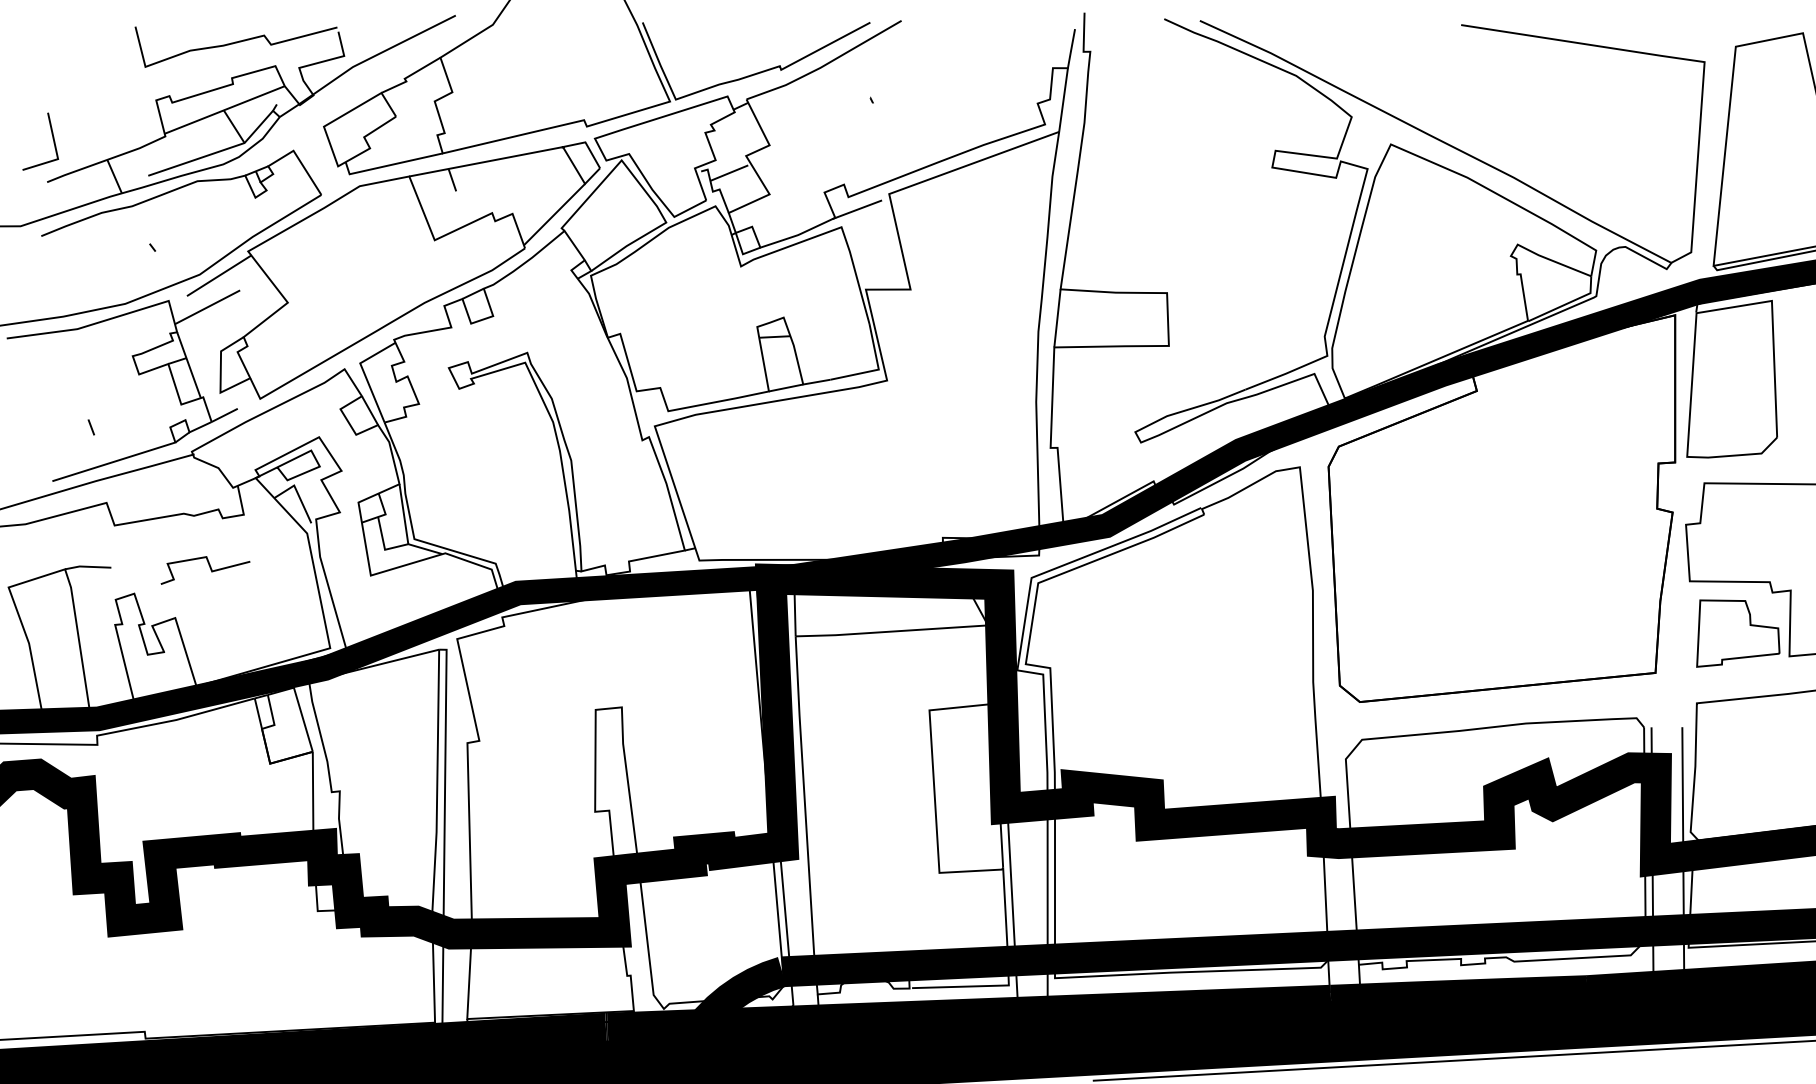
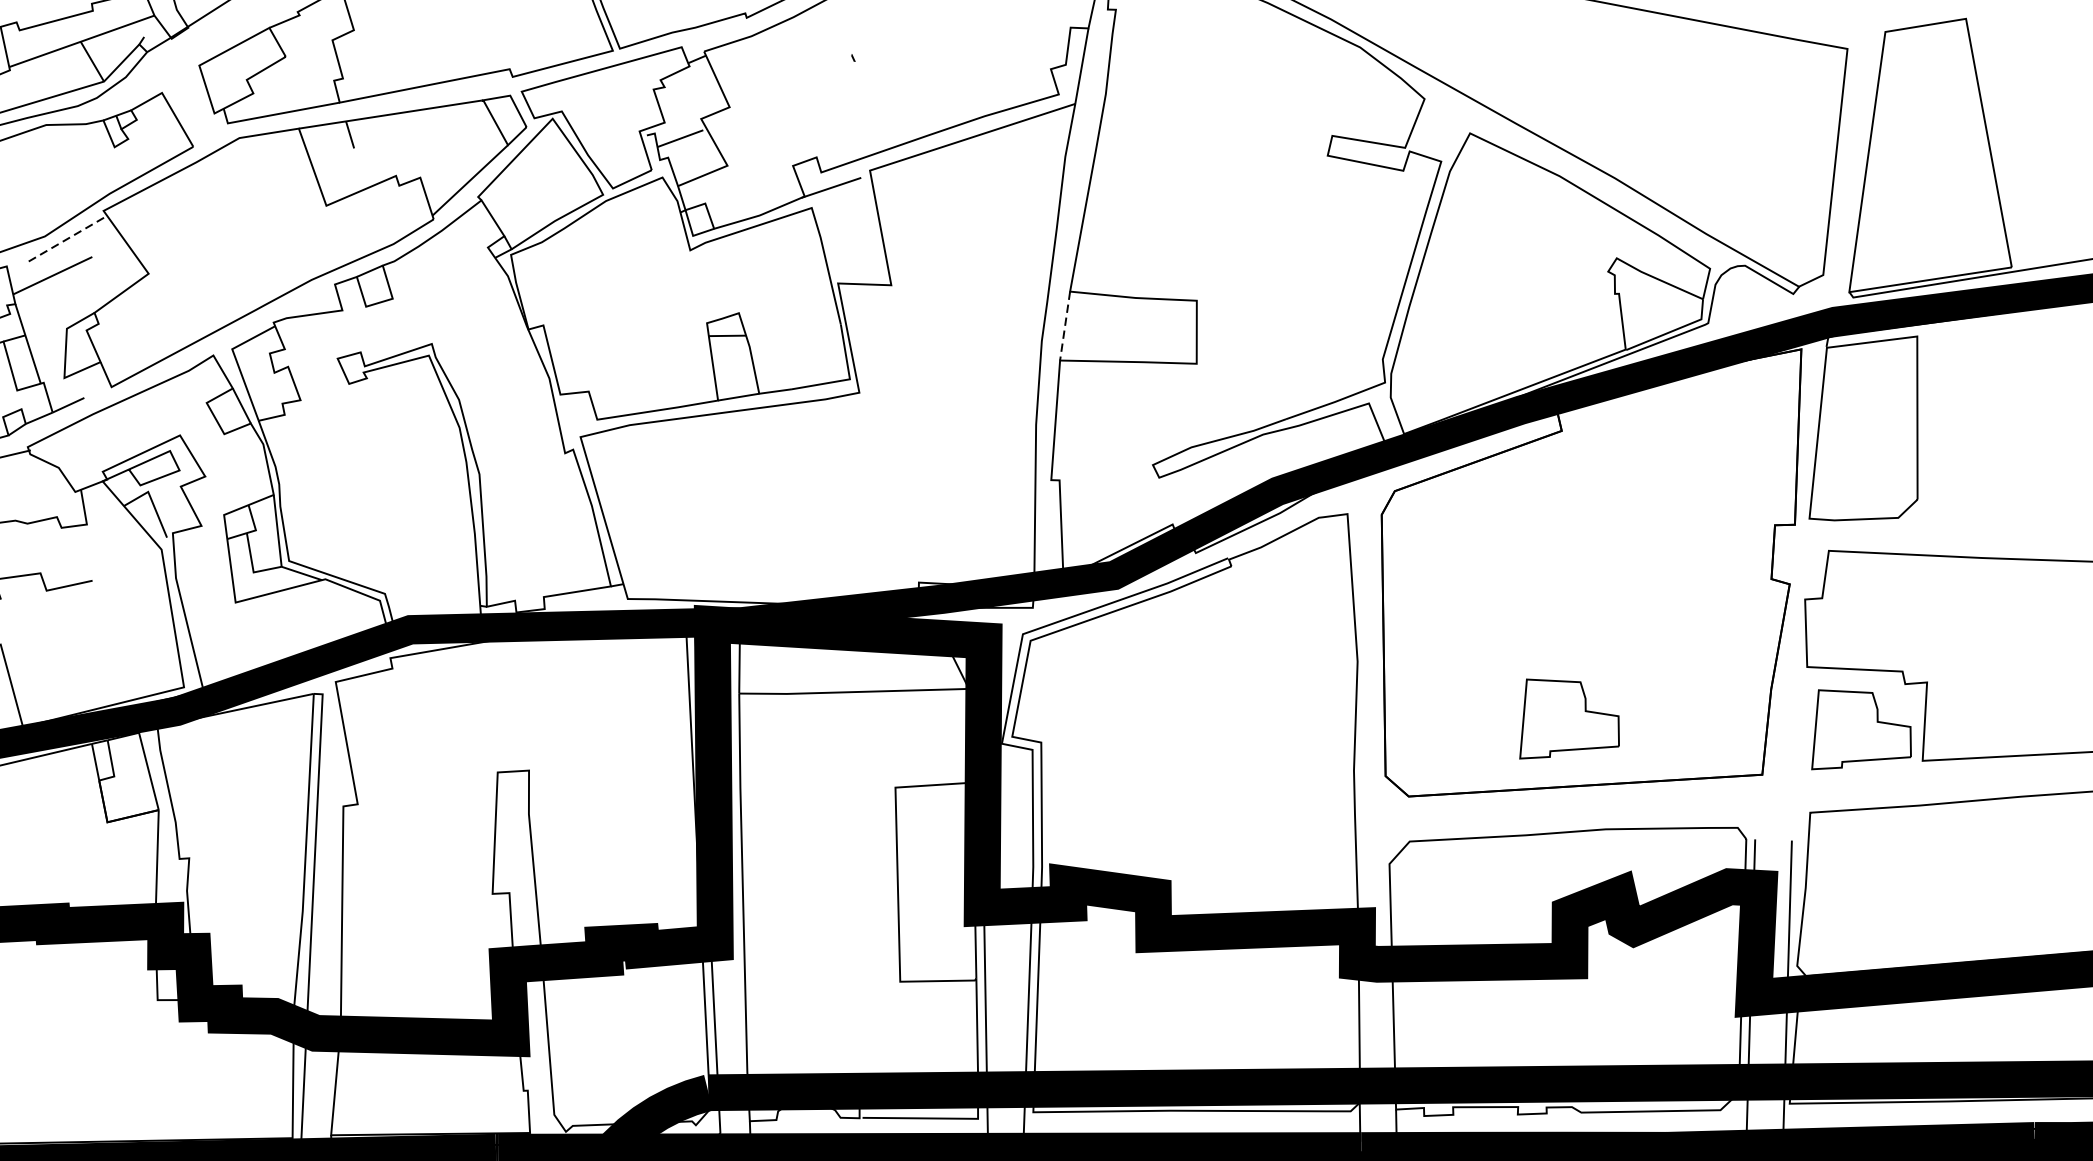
line: (220, 275) -> (69, 238), solid -> dashed
line: (1057, 318) -> (1065, 326), solid -> dashed
part: (1493, 633) -> (1570, 720), added

